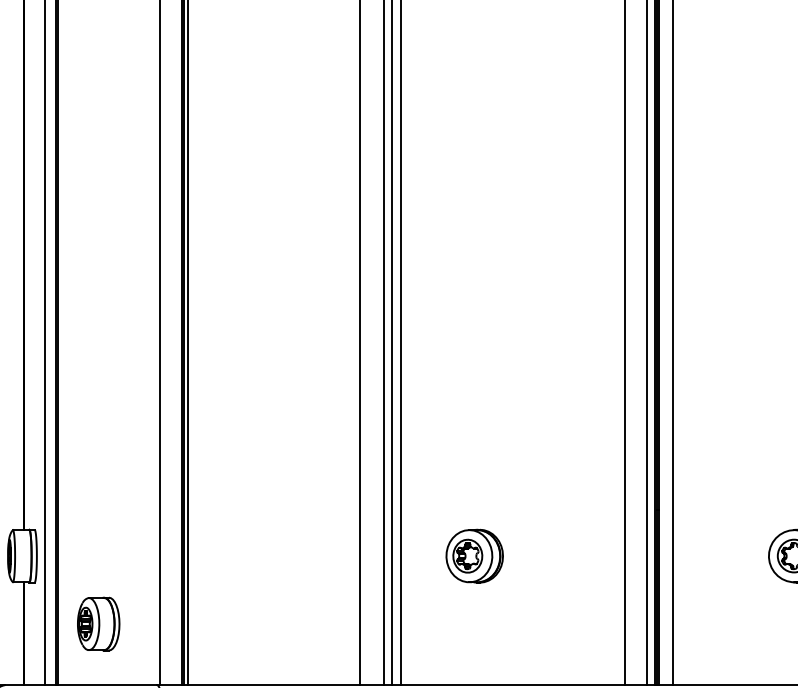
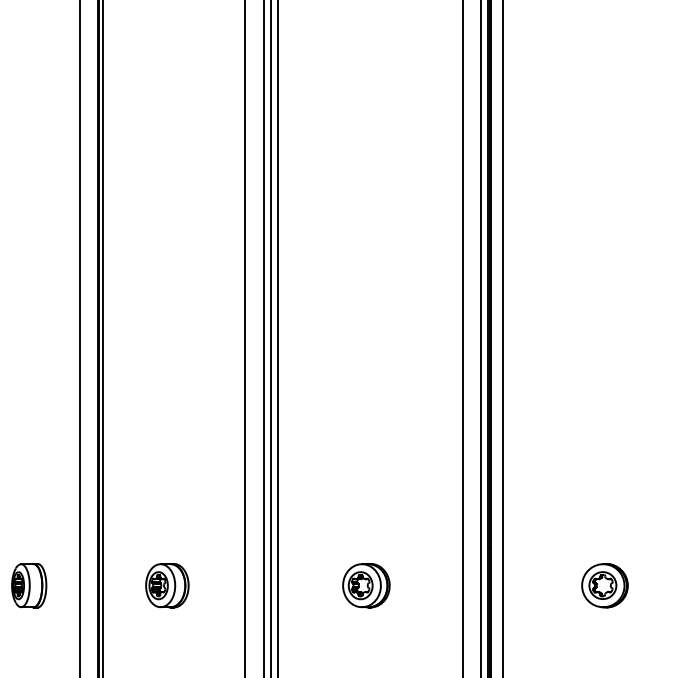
part: (266, 555) -> (167, 585), added
part: (474, 555) -> (366, 585), moved
part: (99, 623) -> (29, 585), moved

